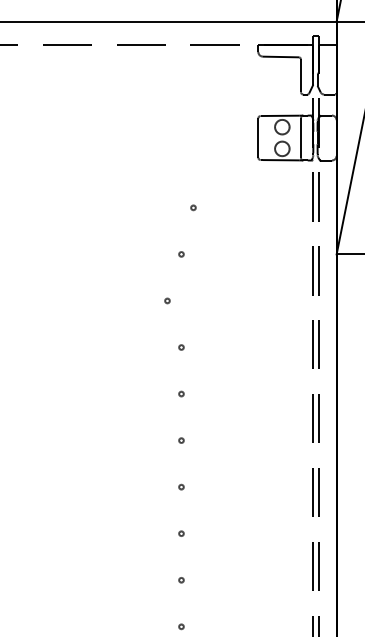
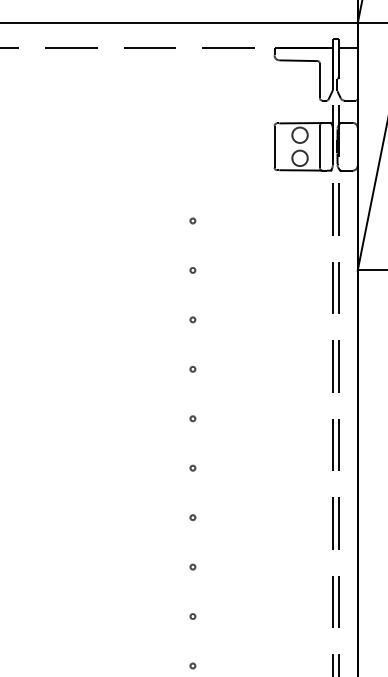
circle: (193, 207) -> (192, 220), moved
circle: (167, 300) -> (192, 319), moved

